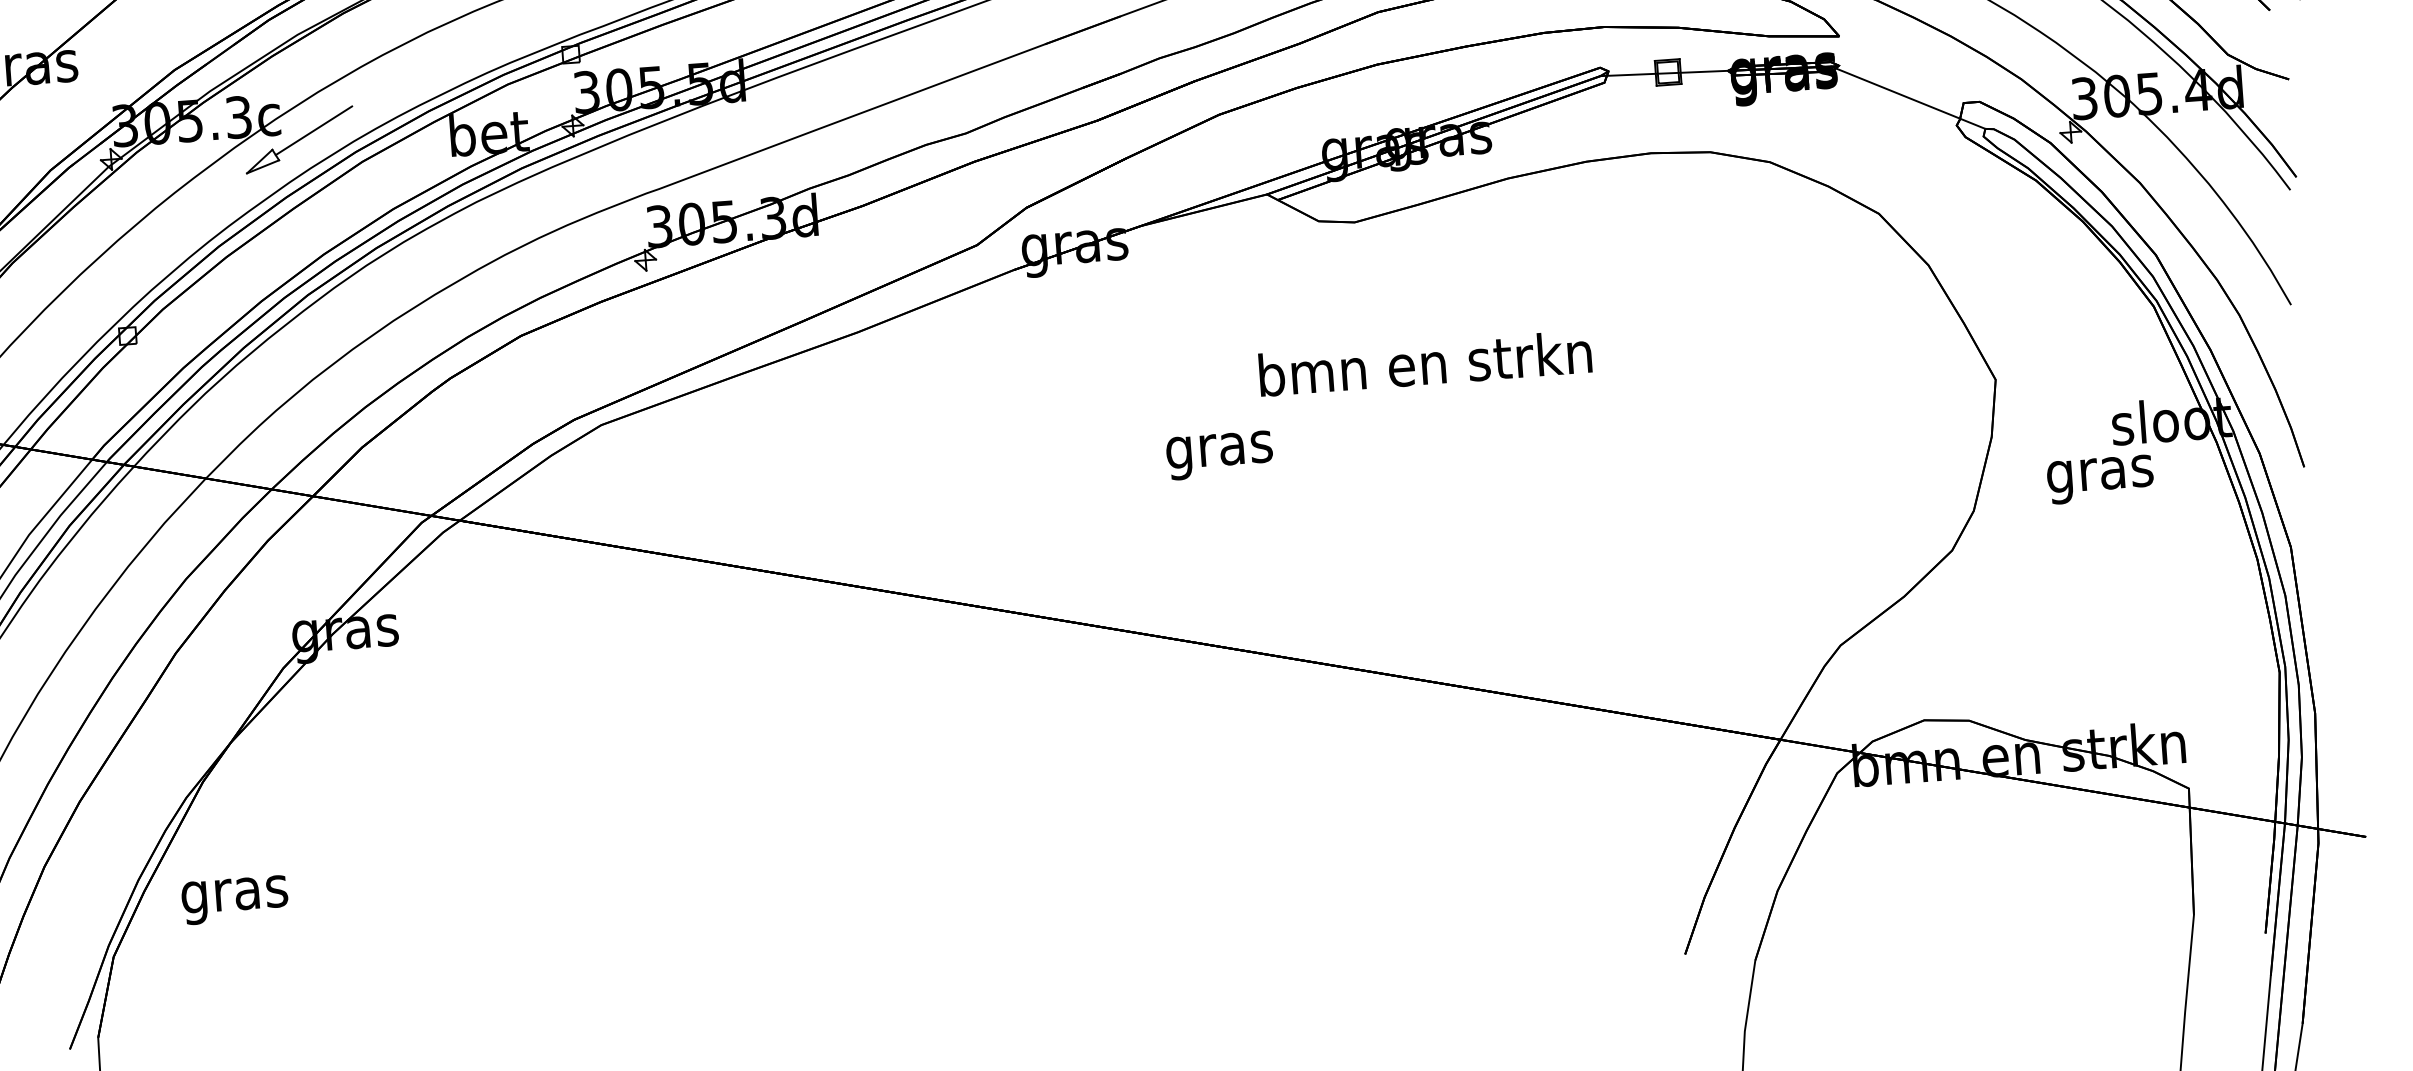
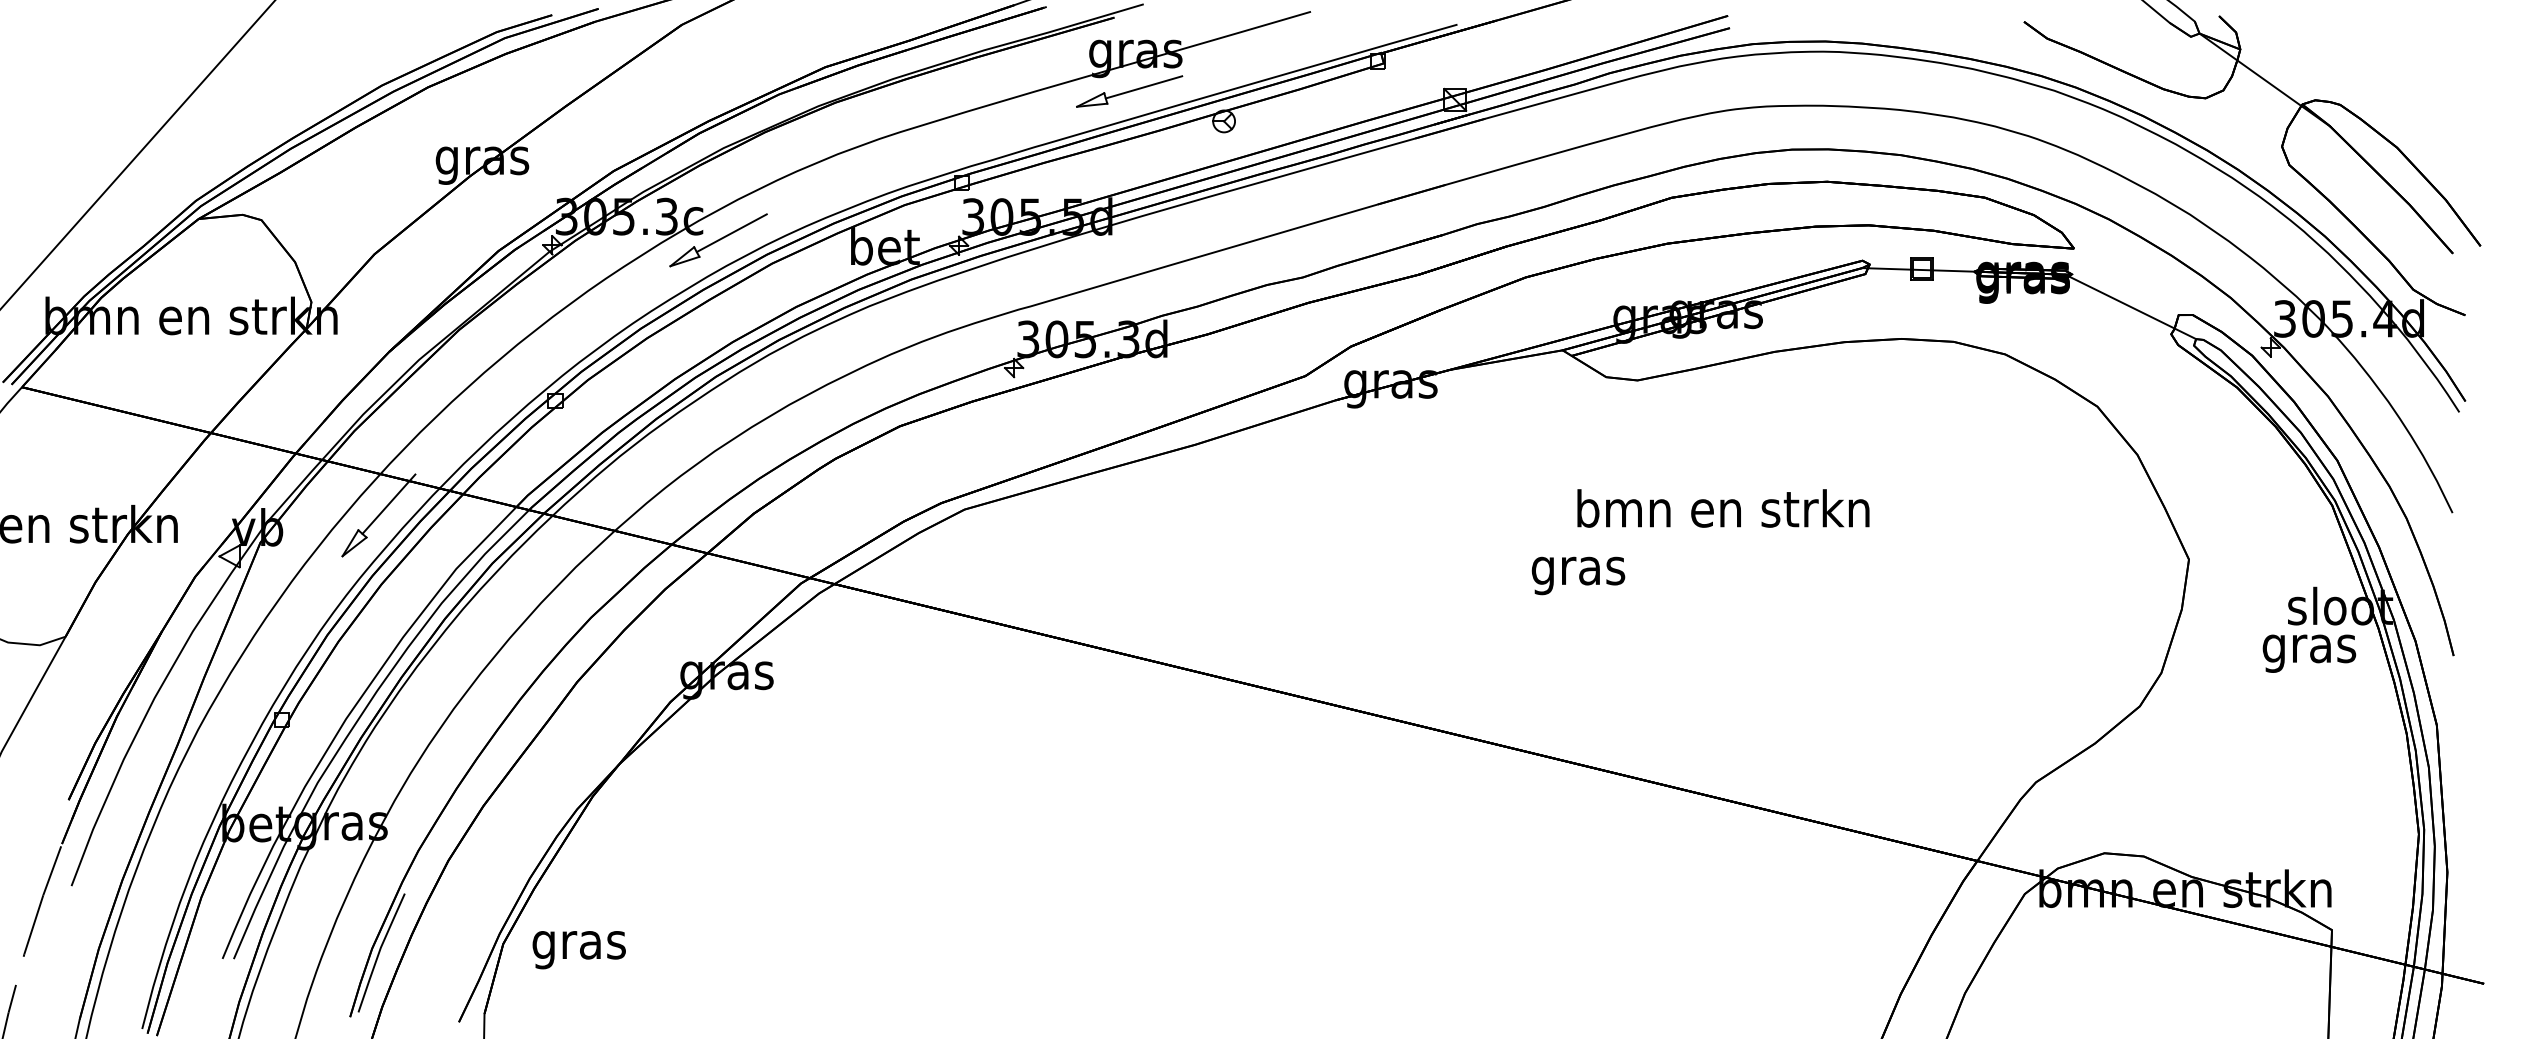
text: (1425, 363) -> (1723, 508), moved
text: (1219, 454) -> (1578, 575), moved
text: (2100, 479) -> (2309, 653), moved
text: (234, 900) -> (578, 950), moved

